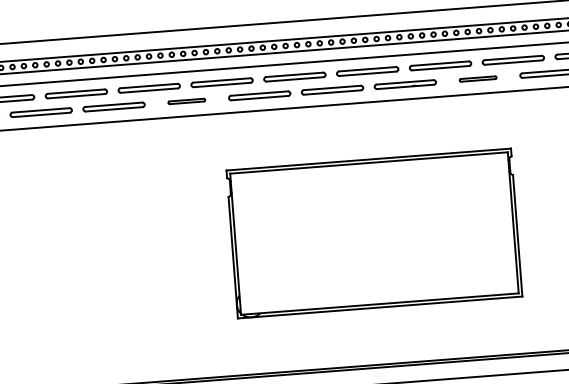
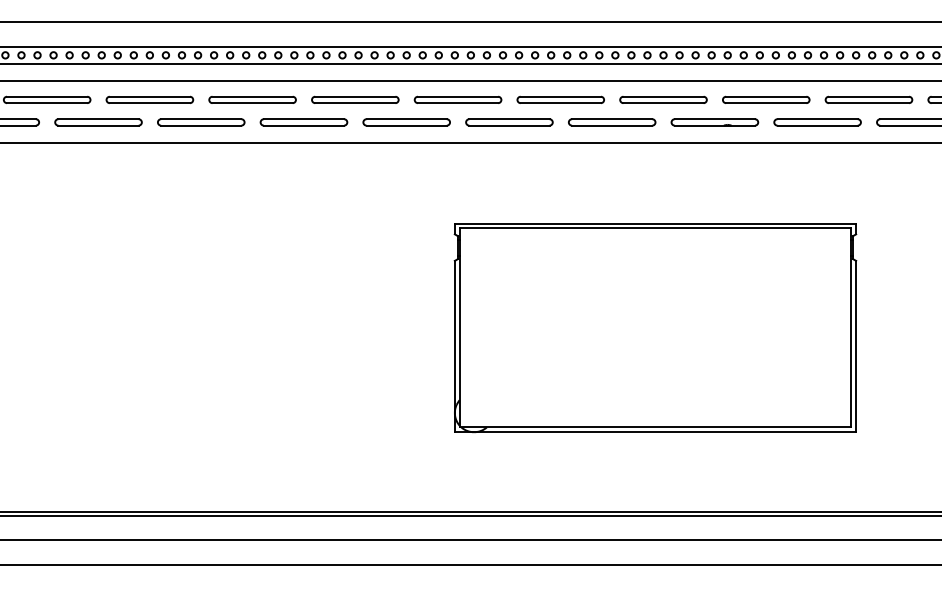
part: (478, 79) -> (817, 122), size x1.67
part: (186, 101) -> (406, 122), size x1.67

